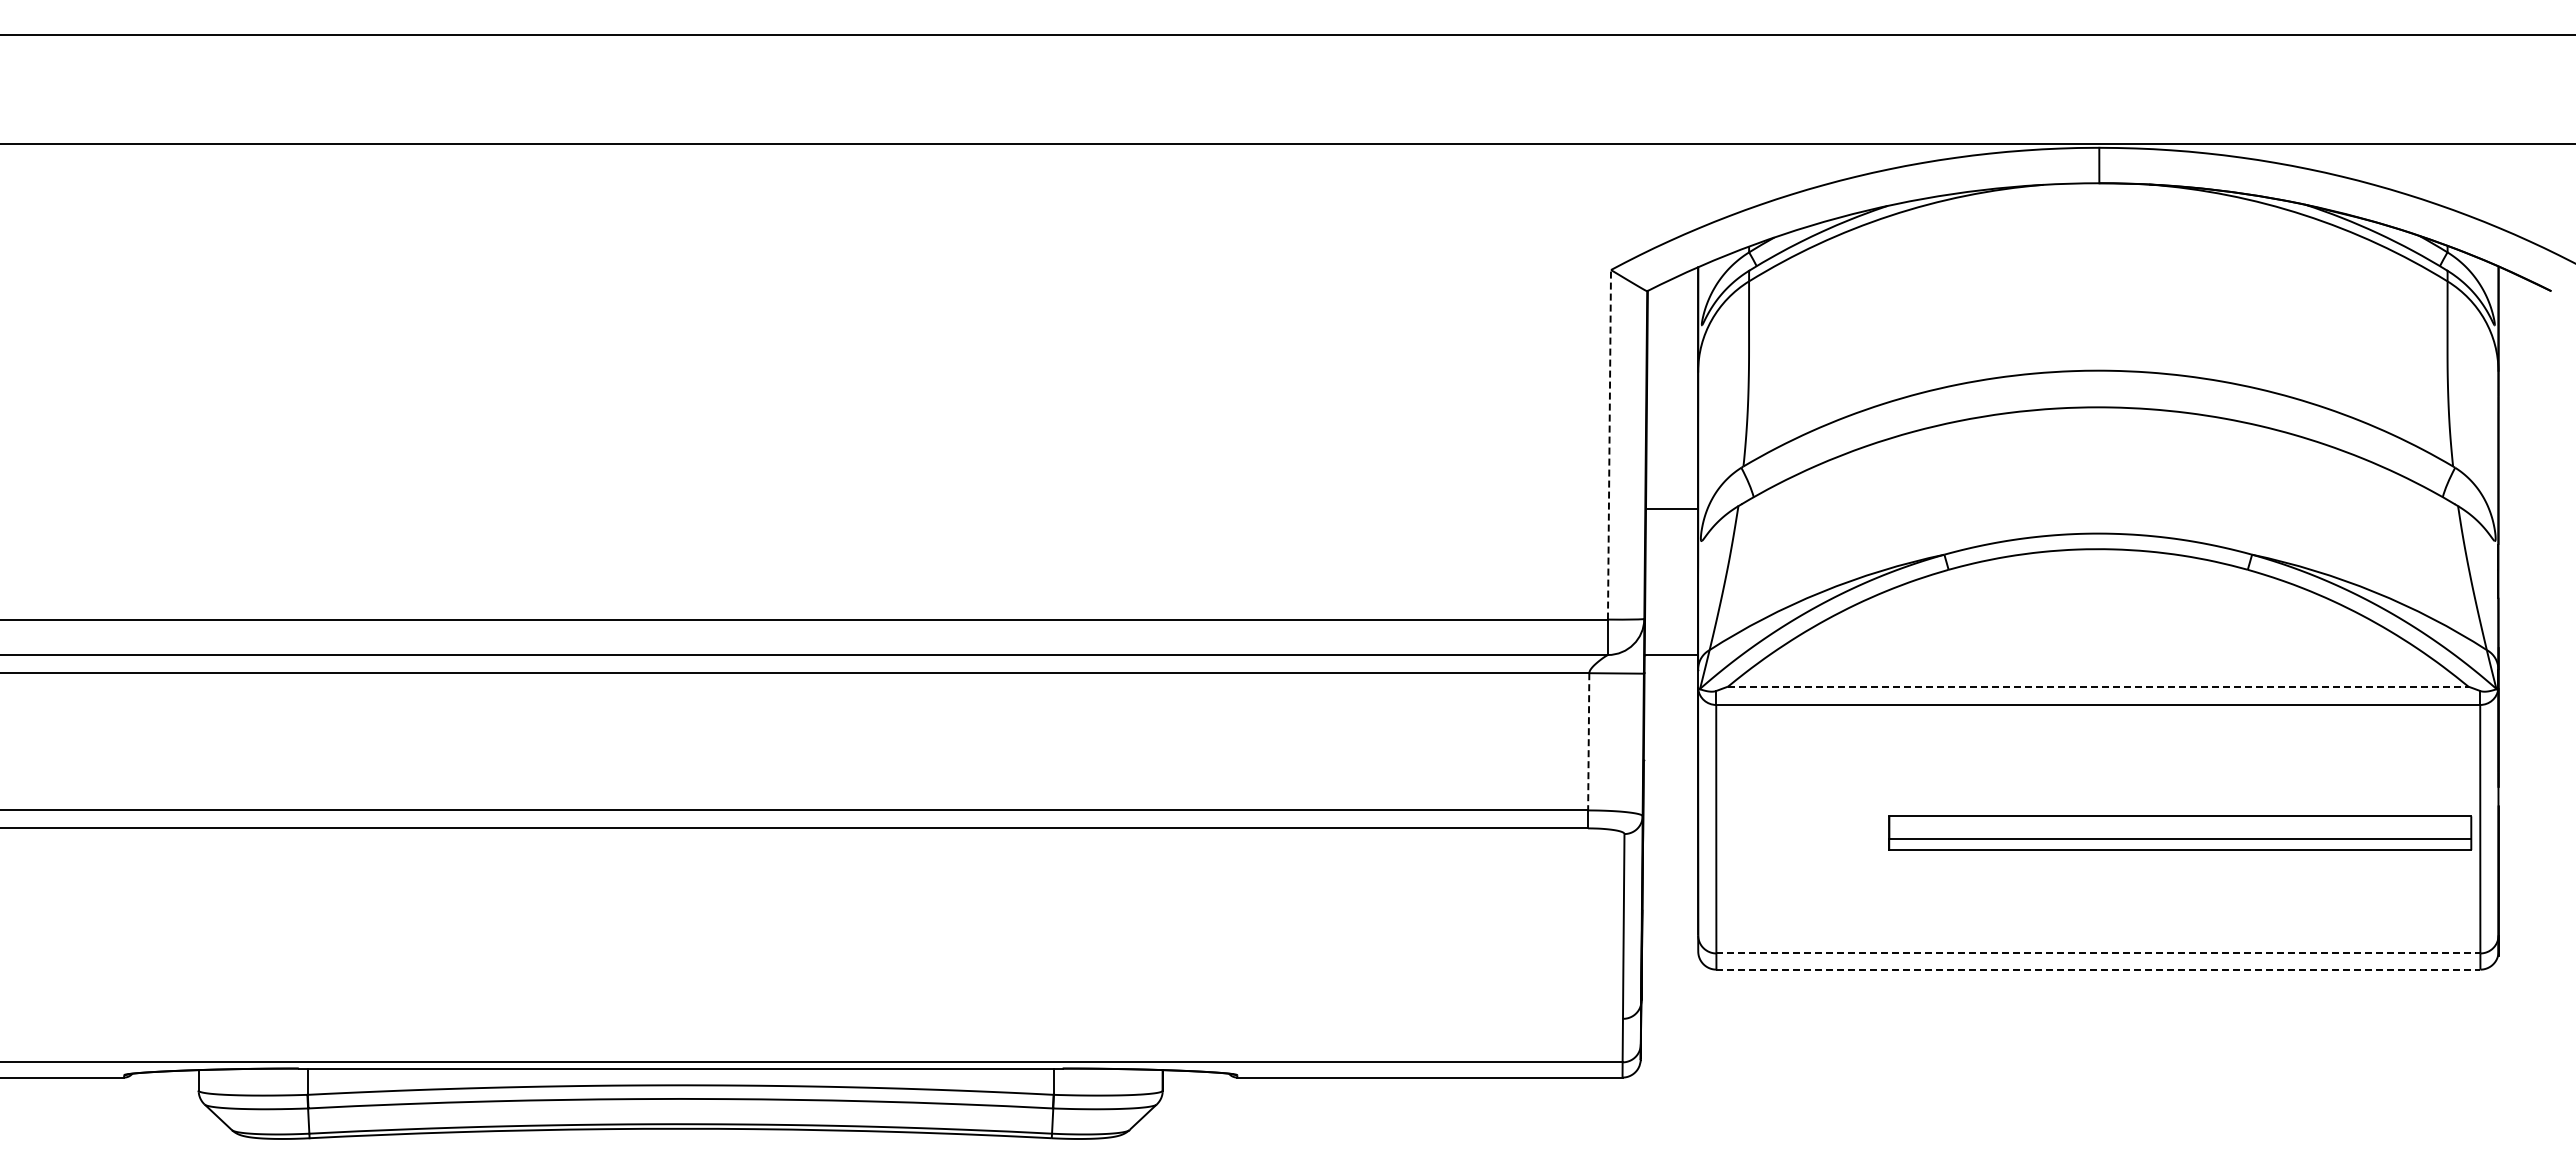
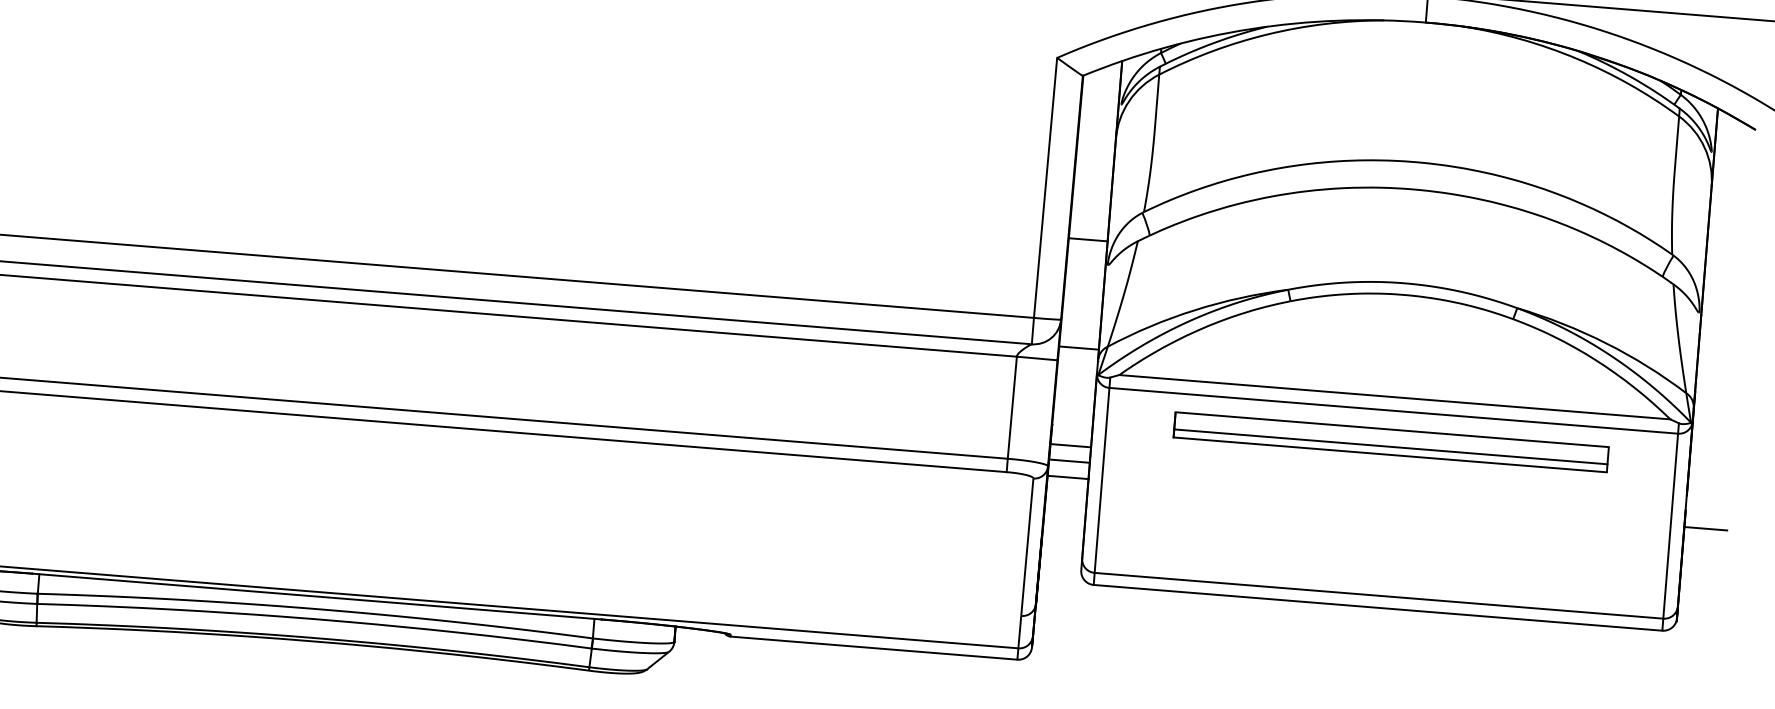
line: (1609, 444) -> (1045, 187), dashed -> solid
line: (2098, 686) -> (1395, 397), dashed -> solid
line: (1588, 741) -> (1012, 407), dashed -> solid
line: (1670, 786) -> (1070, 445), added
line: (1670, 807) -> (1069, 461), added
line: (1670, 828) -> (1068, 477), added
line: (2527, 828) -> (1705, 528), added
part: (2180, 832) -> (1391, 441), moved
line: (2098, 953) -> (1379, 595), dashed -> solid
line: (2098, 969) -> (1378, 607), dashed -> solid

